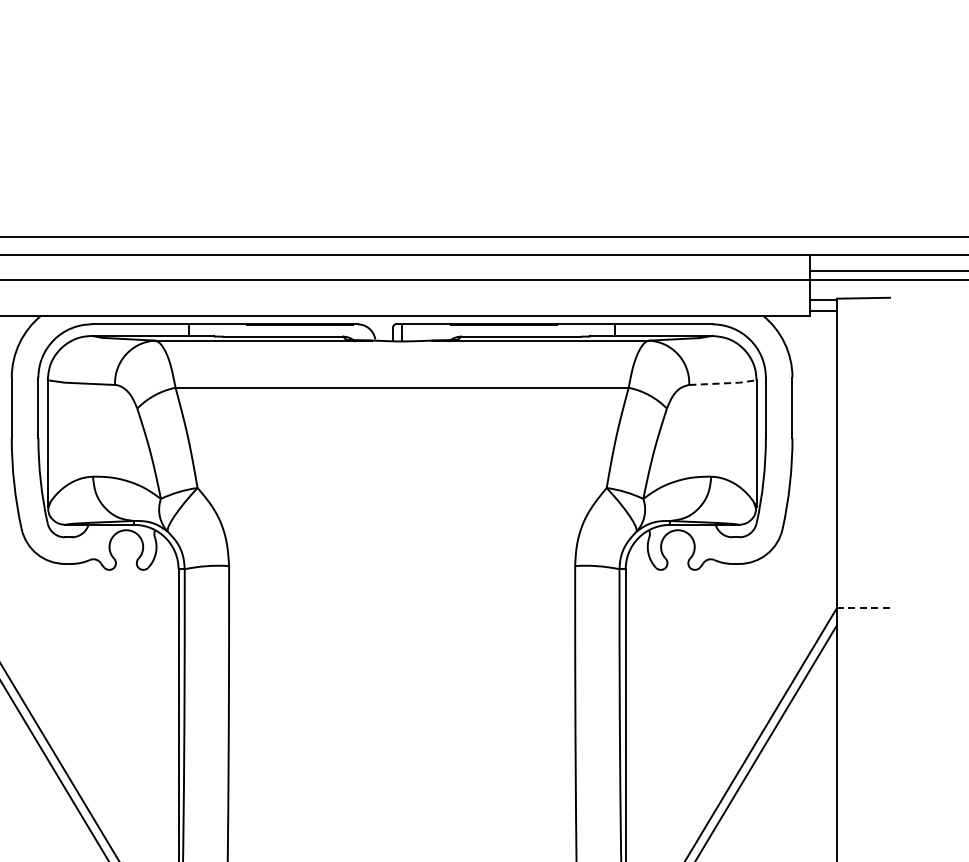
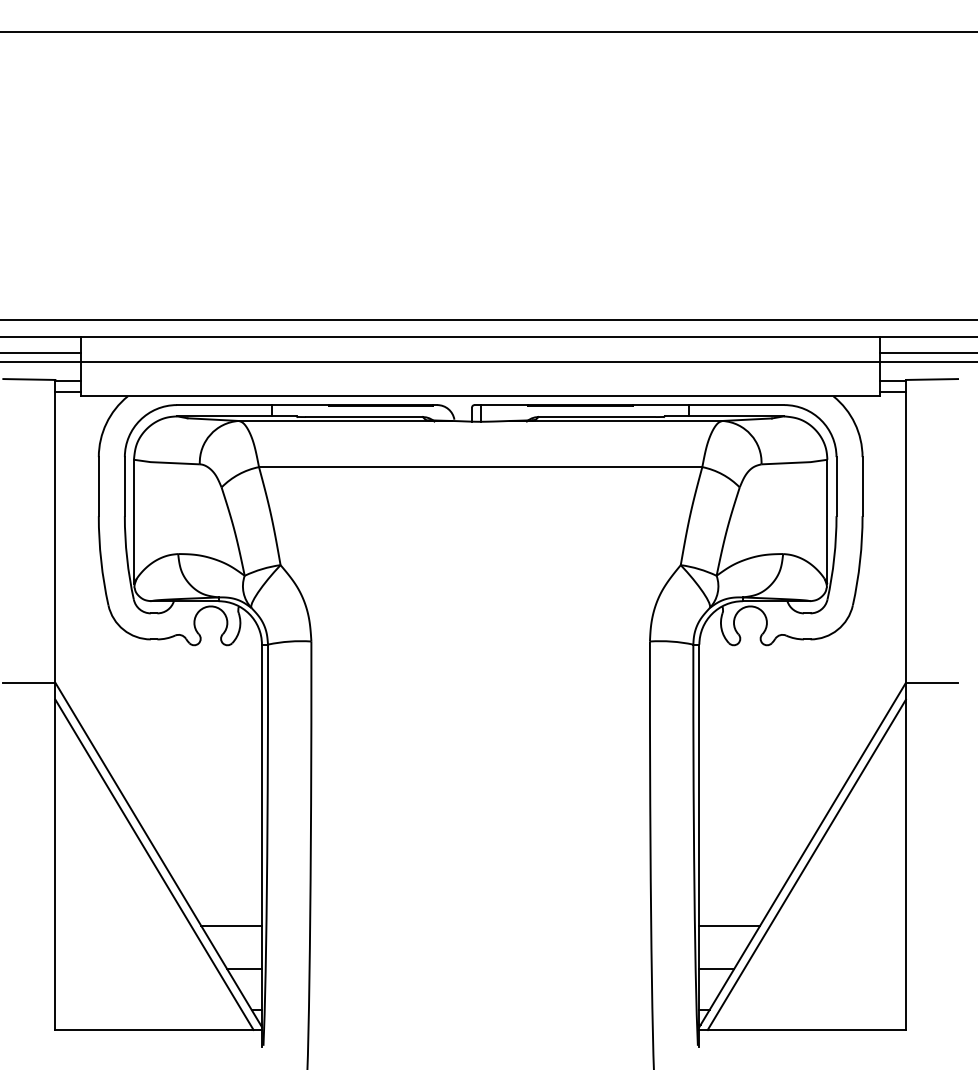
line: (722, 383) -> (794, 462), dashed -> solid
line: (862, 607) -> (931, 682), dashed -> solid
line: (147, 856) -> (231, 925), added
line: (656, 856) -> (729, 925), added

